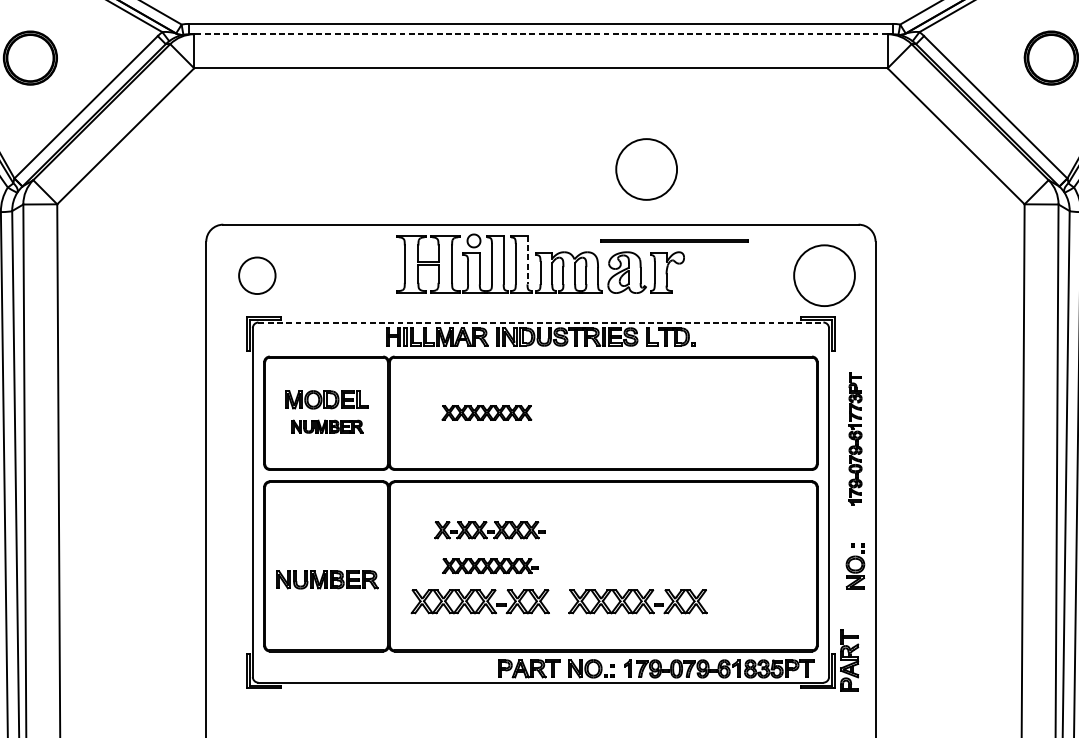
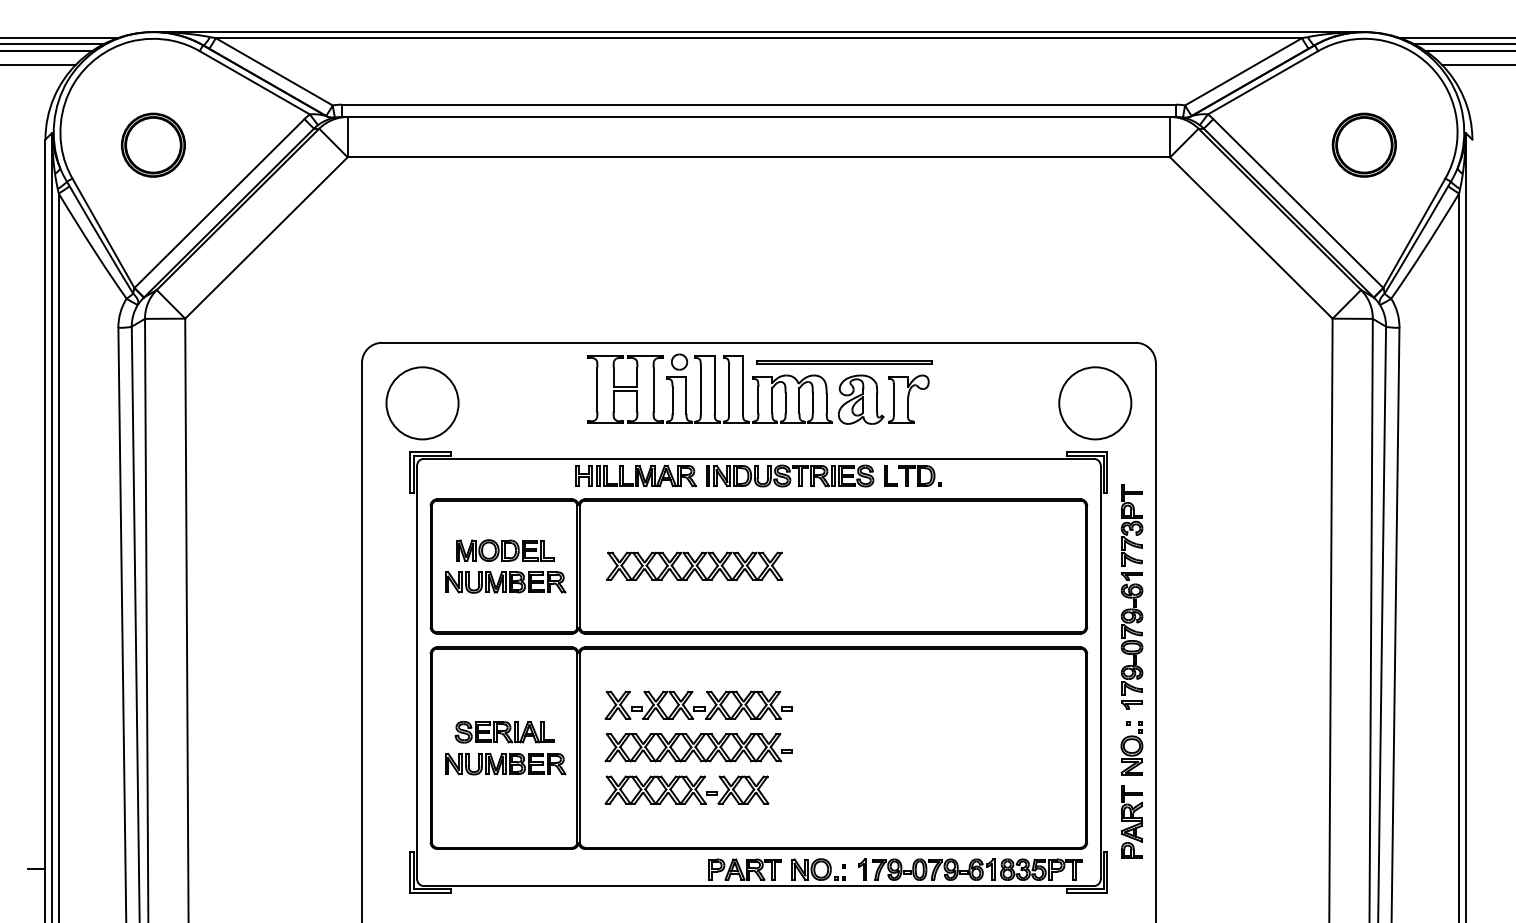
line: (540, 33) -> (758, 116), dashed -> solid
circle: (646, 169) -> (884, 277), removed
line: (674, 240) -> (844, 361), moved
line: (527, 259) -> (742, 384), dashed -> solid
circle: (257, 275) -> (422, 403), size x1.67
line: (541, 322) -> (759, 458), dashed -> solid
part: (486, 412) -> (694, 565), size x1.67
part: (327, 426) -> (505, 582), size x1.43
part: (855, 438) -> (1131, 596), size x1.43
part: (490, 529) -> (698, 704), size x1.43
part: (326, 552) -> (504, 731), added
part: (490, 565) -> (698, 747), size x1.67
part: (637, 601) -> (873, 789), removed
part: (849, 660) -> (1131, 821), moved

